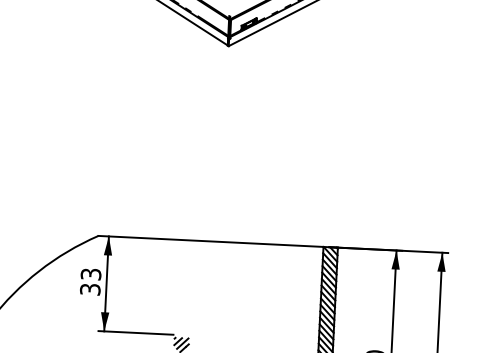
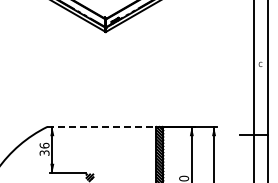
line: (210, 240) -> (101, 126), solid -> dashed
text: (90, 273) -> (44, 145), 33 -> 36

